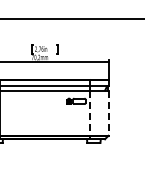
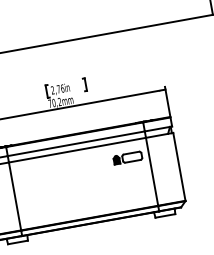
line: (90, 113) -> (152, 172), dashed -> solid
line: (108, 113) -> (179, 167), dashed -> solid

